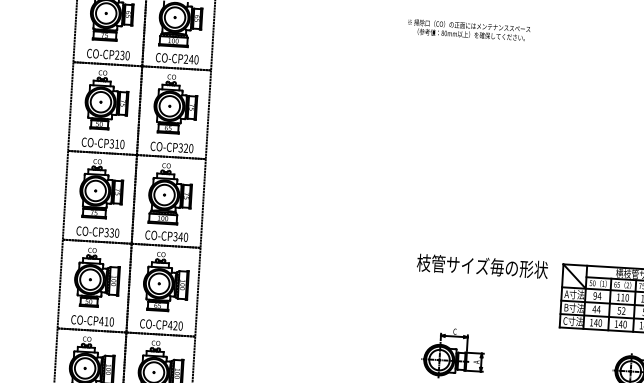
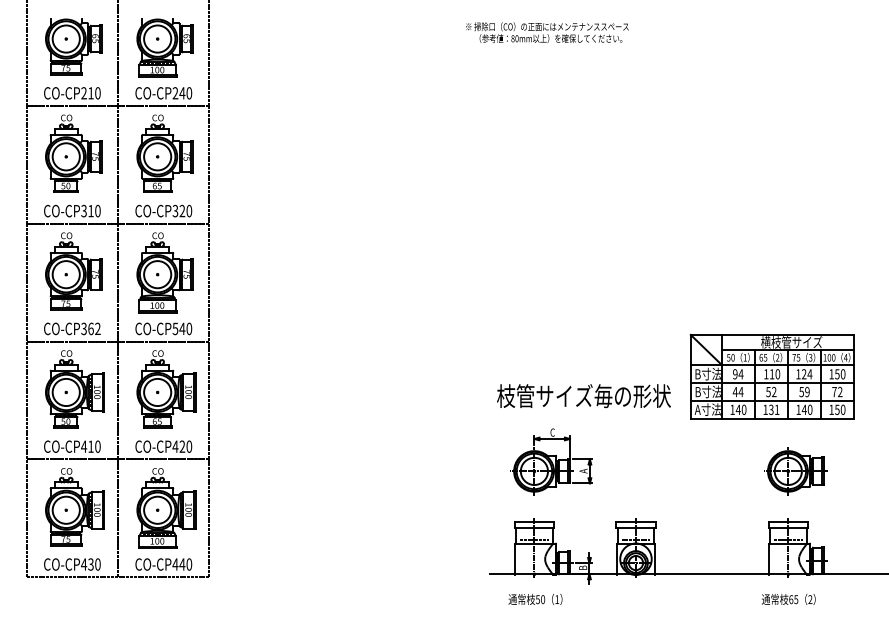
text: (122, 55) -> (90, 93), CO-CP230 -> CO-CP210
text: (114, 232) -> (94, 328), CO-CP330 -> CO-CP362
text: (175, 236) -> (175, 328), CO-CP340 -> CO-CP540
text: (482, 265) -> (583, 395), moved
text: (574, 294) -> (707, 373), A寸法 -> B寸法
text: (572, 321) -> (707, 409), C寸法 -> A寸法
text: (622, 324) -> (773, 409), 140 -> 131

